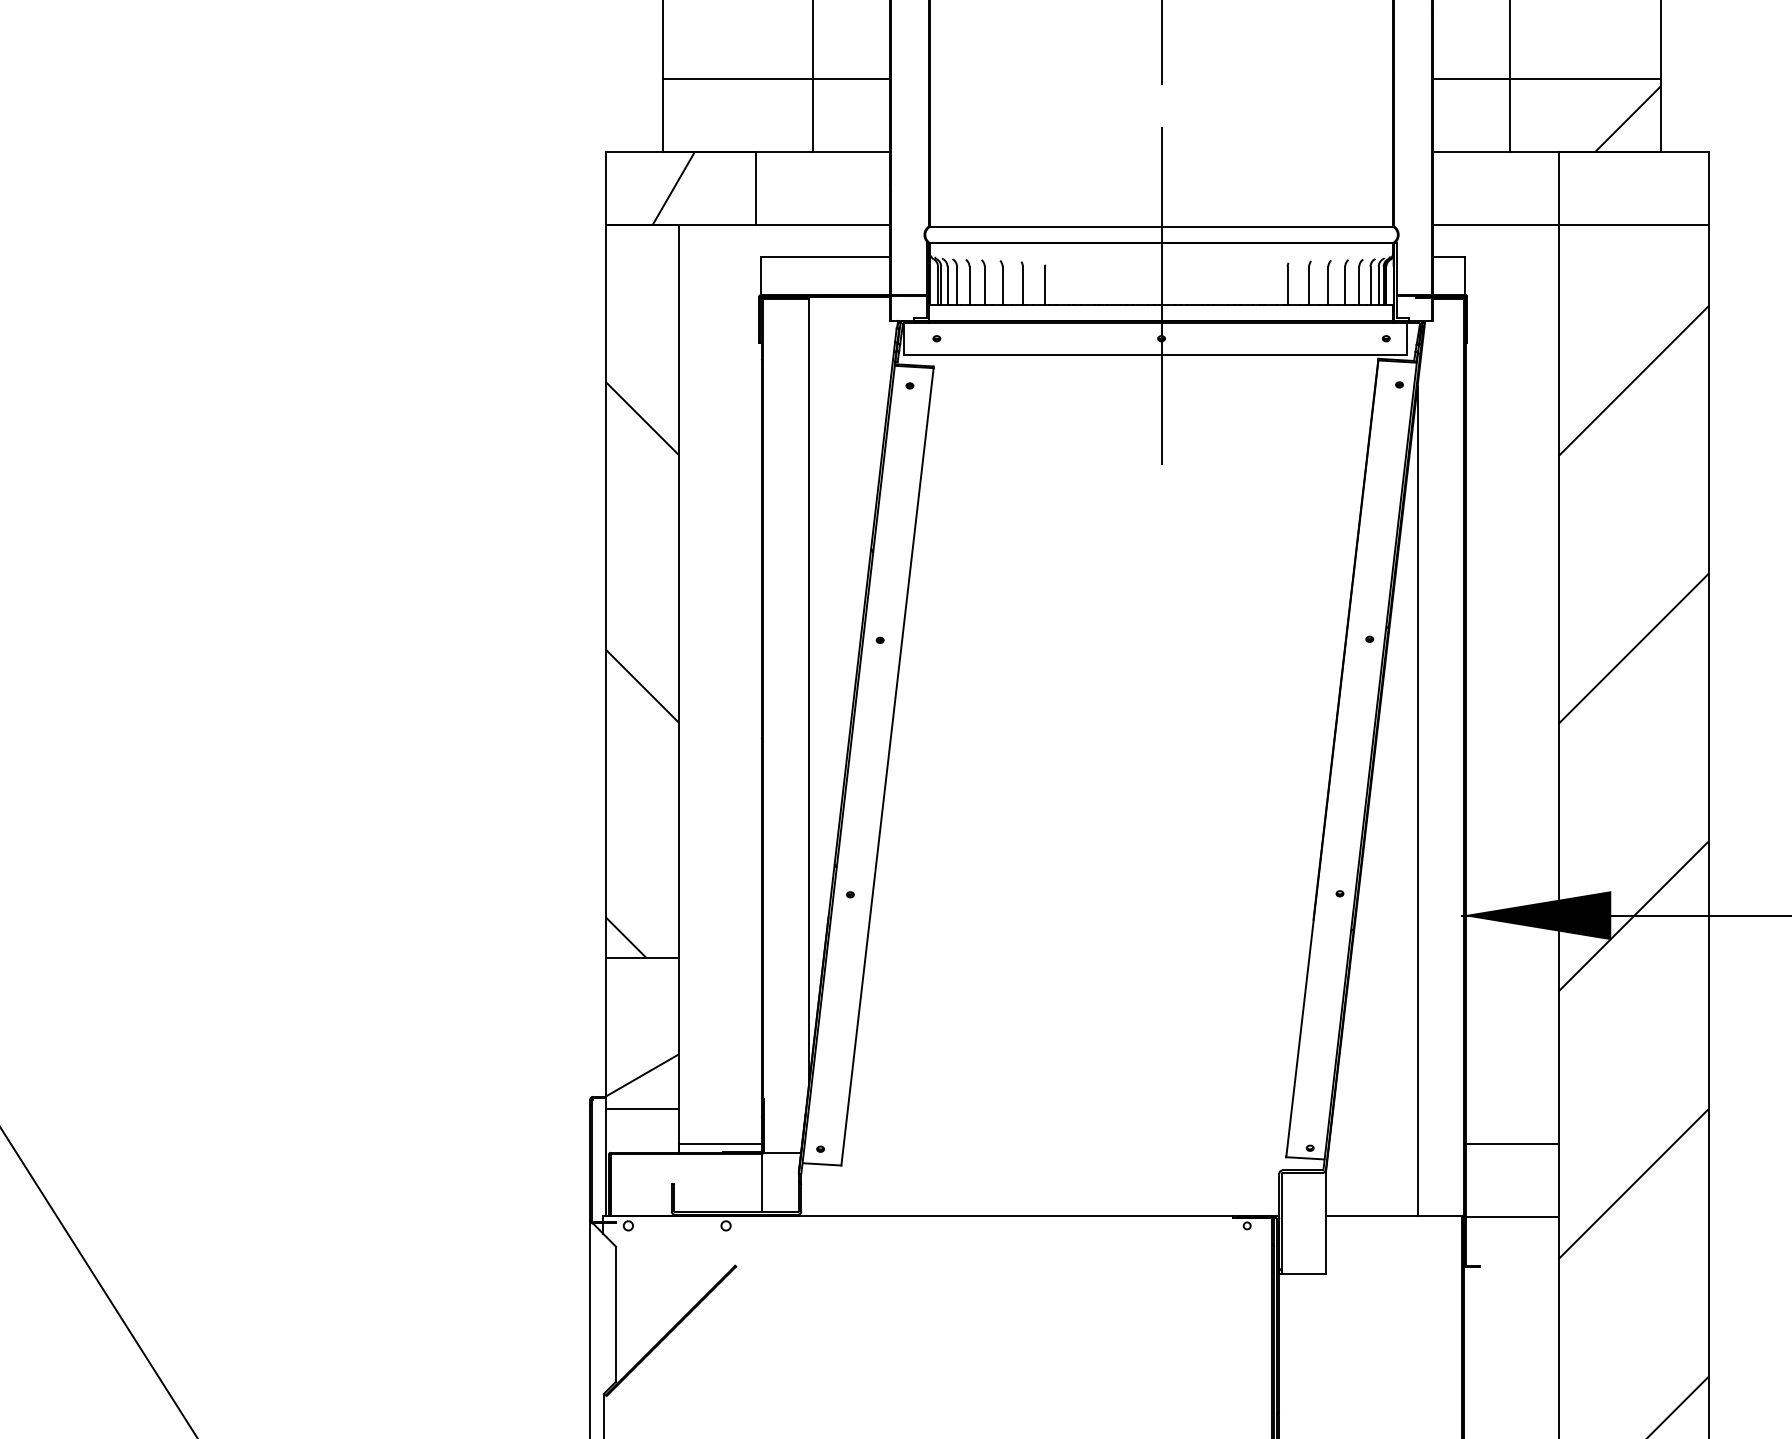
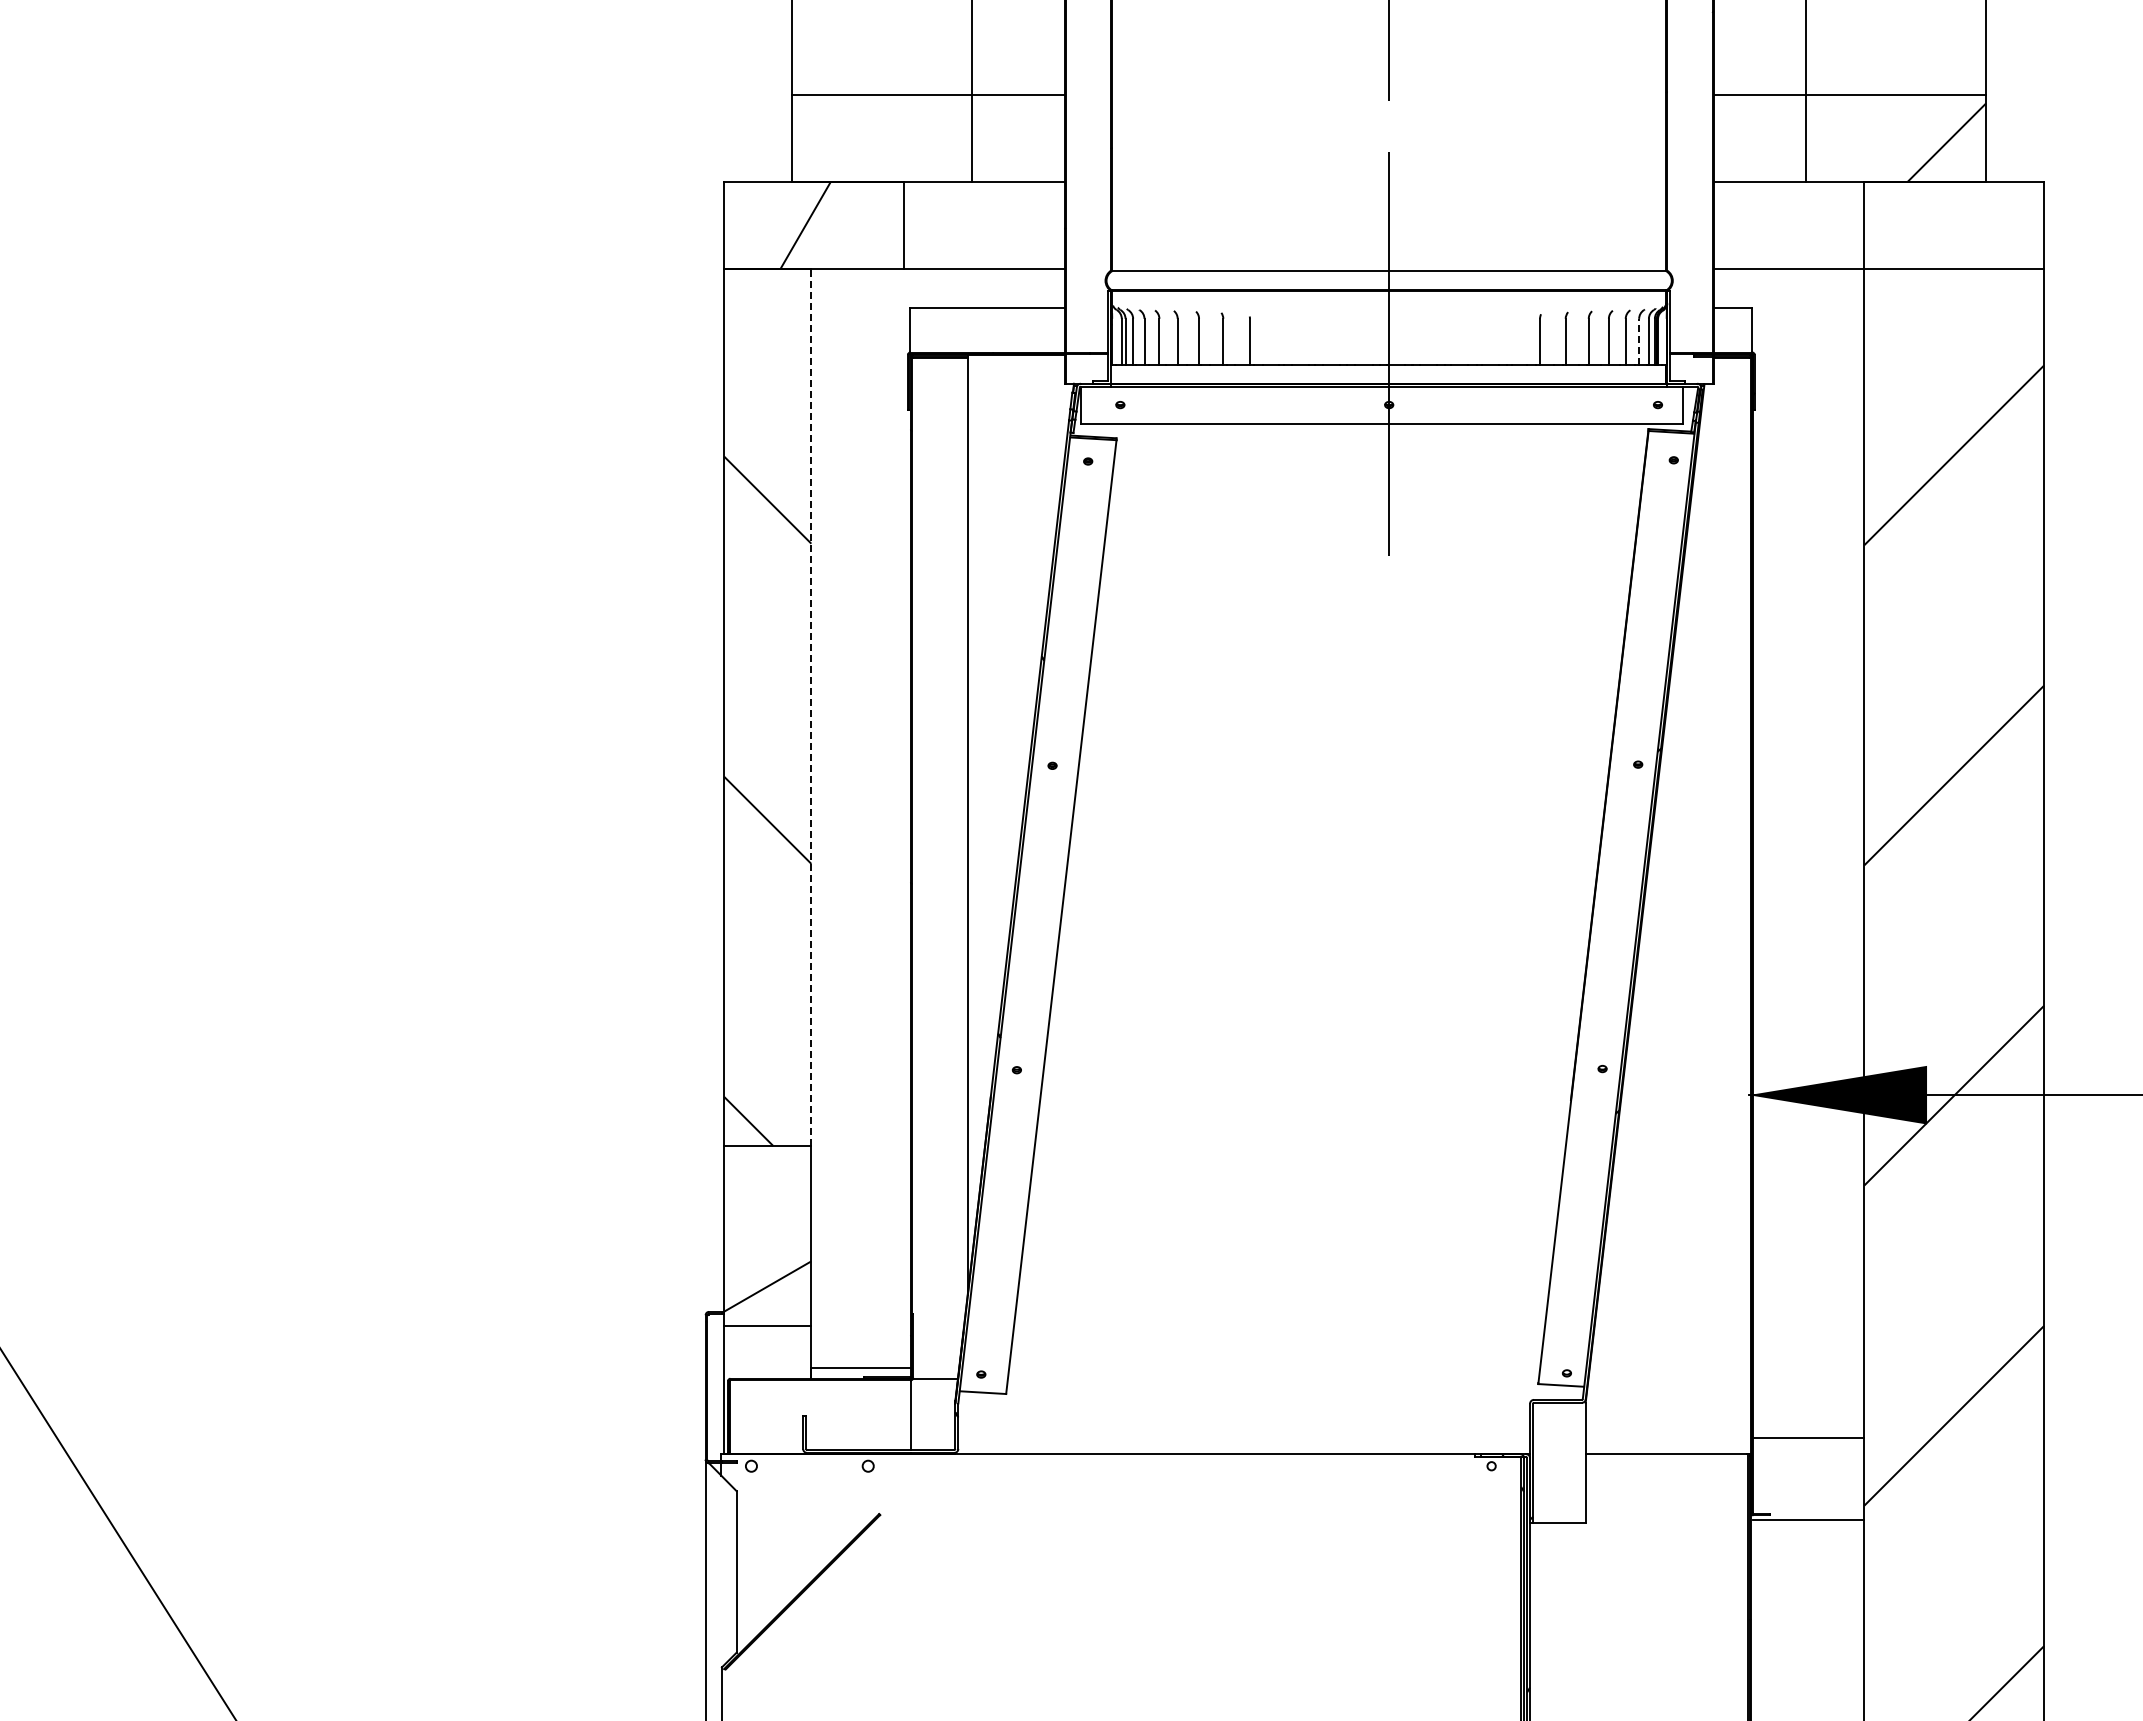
line: (1370, 285) -> (1639, 341), solid -> dashed
line: (678, 591) -> (811, 707), solid -> dashed
line: (1417, 800) -> (1695, 957), removed
line: (1512, 1144) -> (1808, 1438), moved
line: (1512, 1216) -> (1808, 1519), moved

